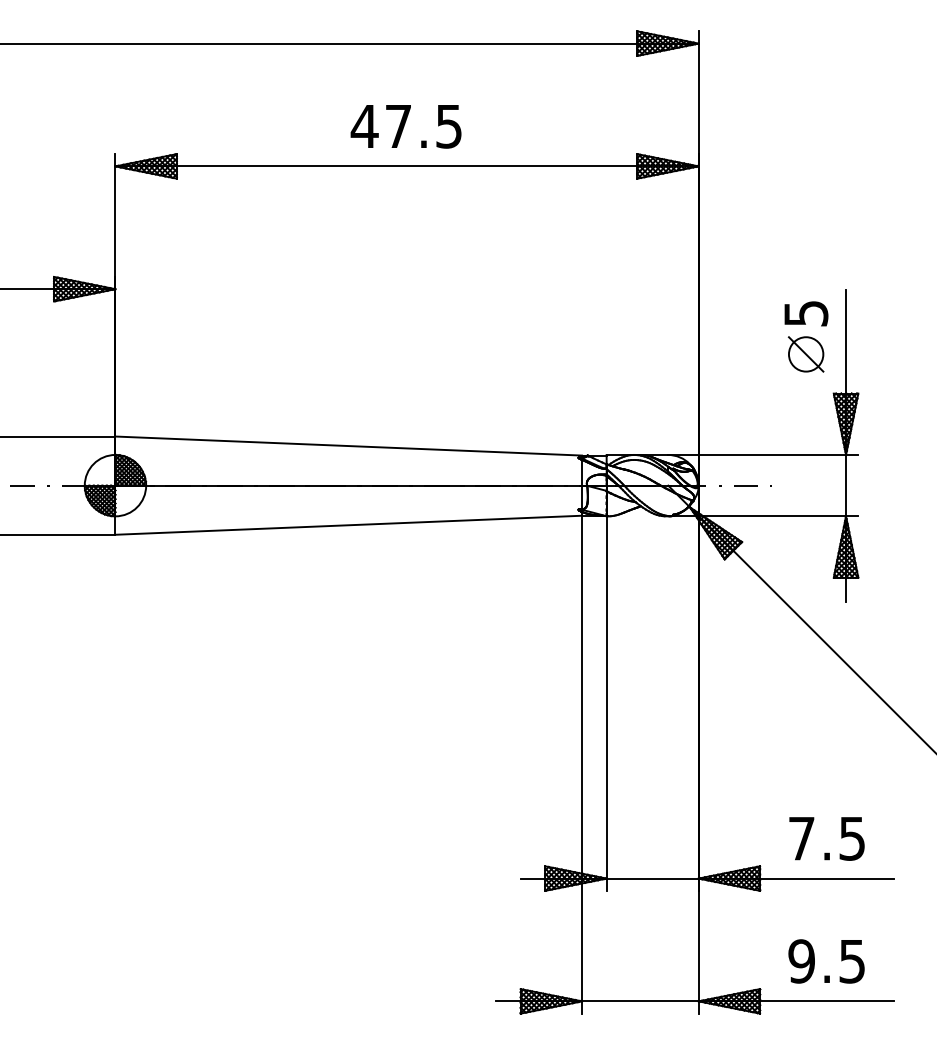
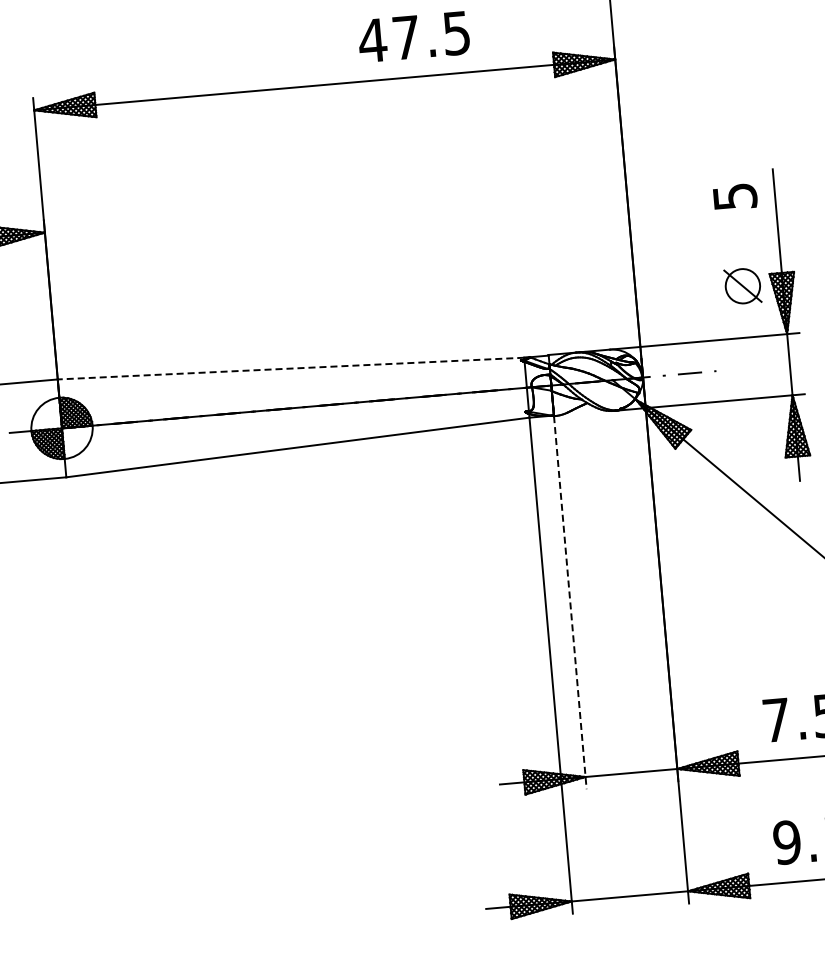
text: (405, 126) -> (413, 37), moved
part: (805, 354) -> (742, 286), moved
line: (348, 446) -> (290, 369), solid -> dashed
line: (606, 704) -> (570, 603), solid -> dashed

